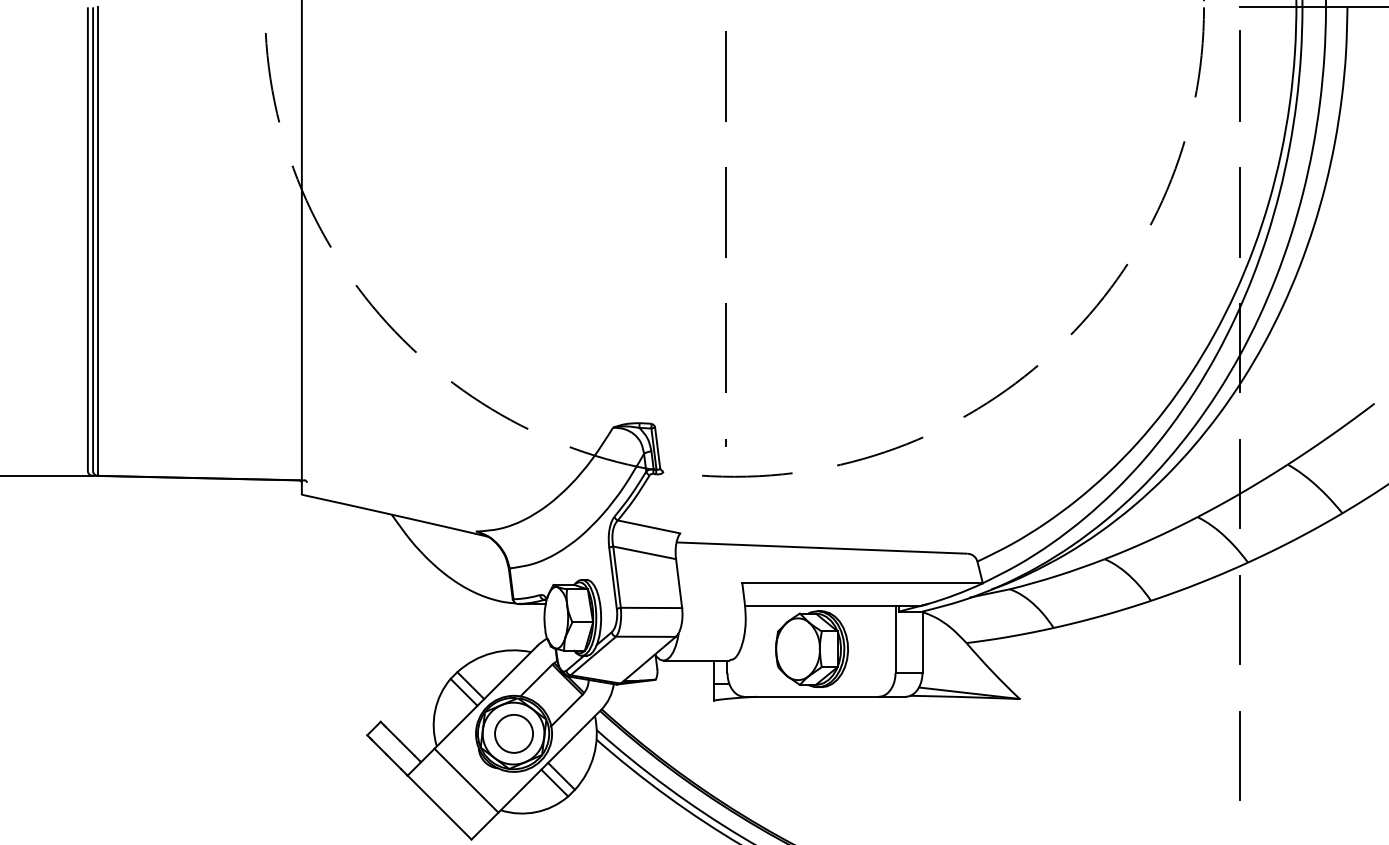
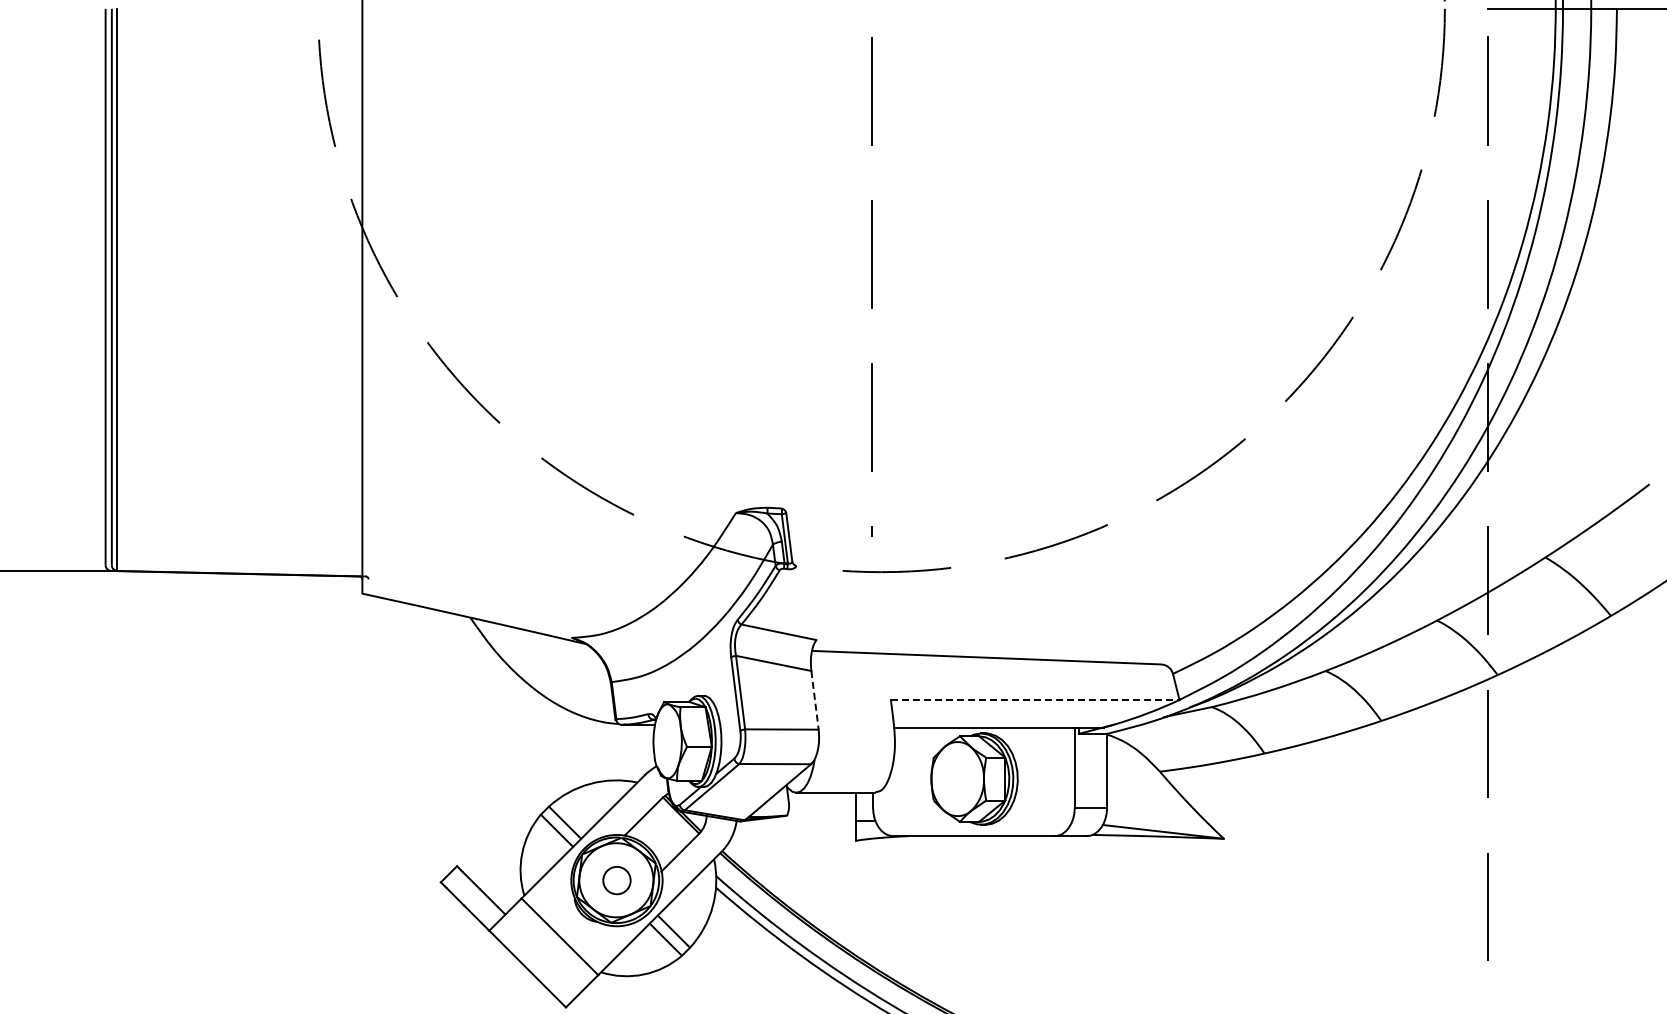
line: (679, 583) -> (815, 700), solid -> dashed
line: (862, 583) -> (1035, 700), solid -> dashed
circle: (513, 733) -> (616, 880), size x0.6

